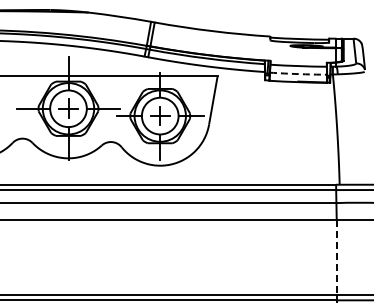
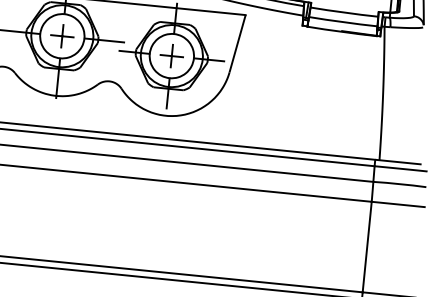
arc: (298, 74) -> (343, 22), dashed -> solid
line: (336, 257) -> (366, 247), dashed -> solid

